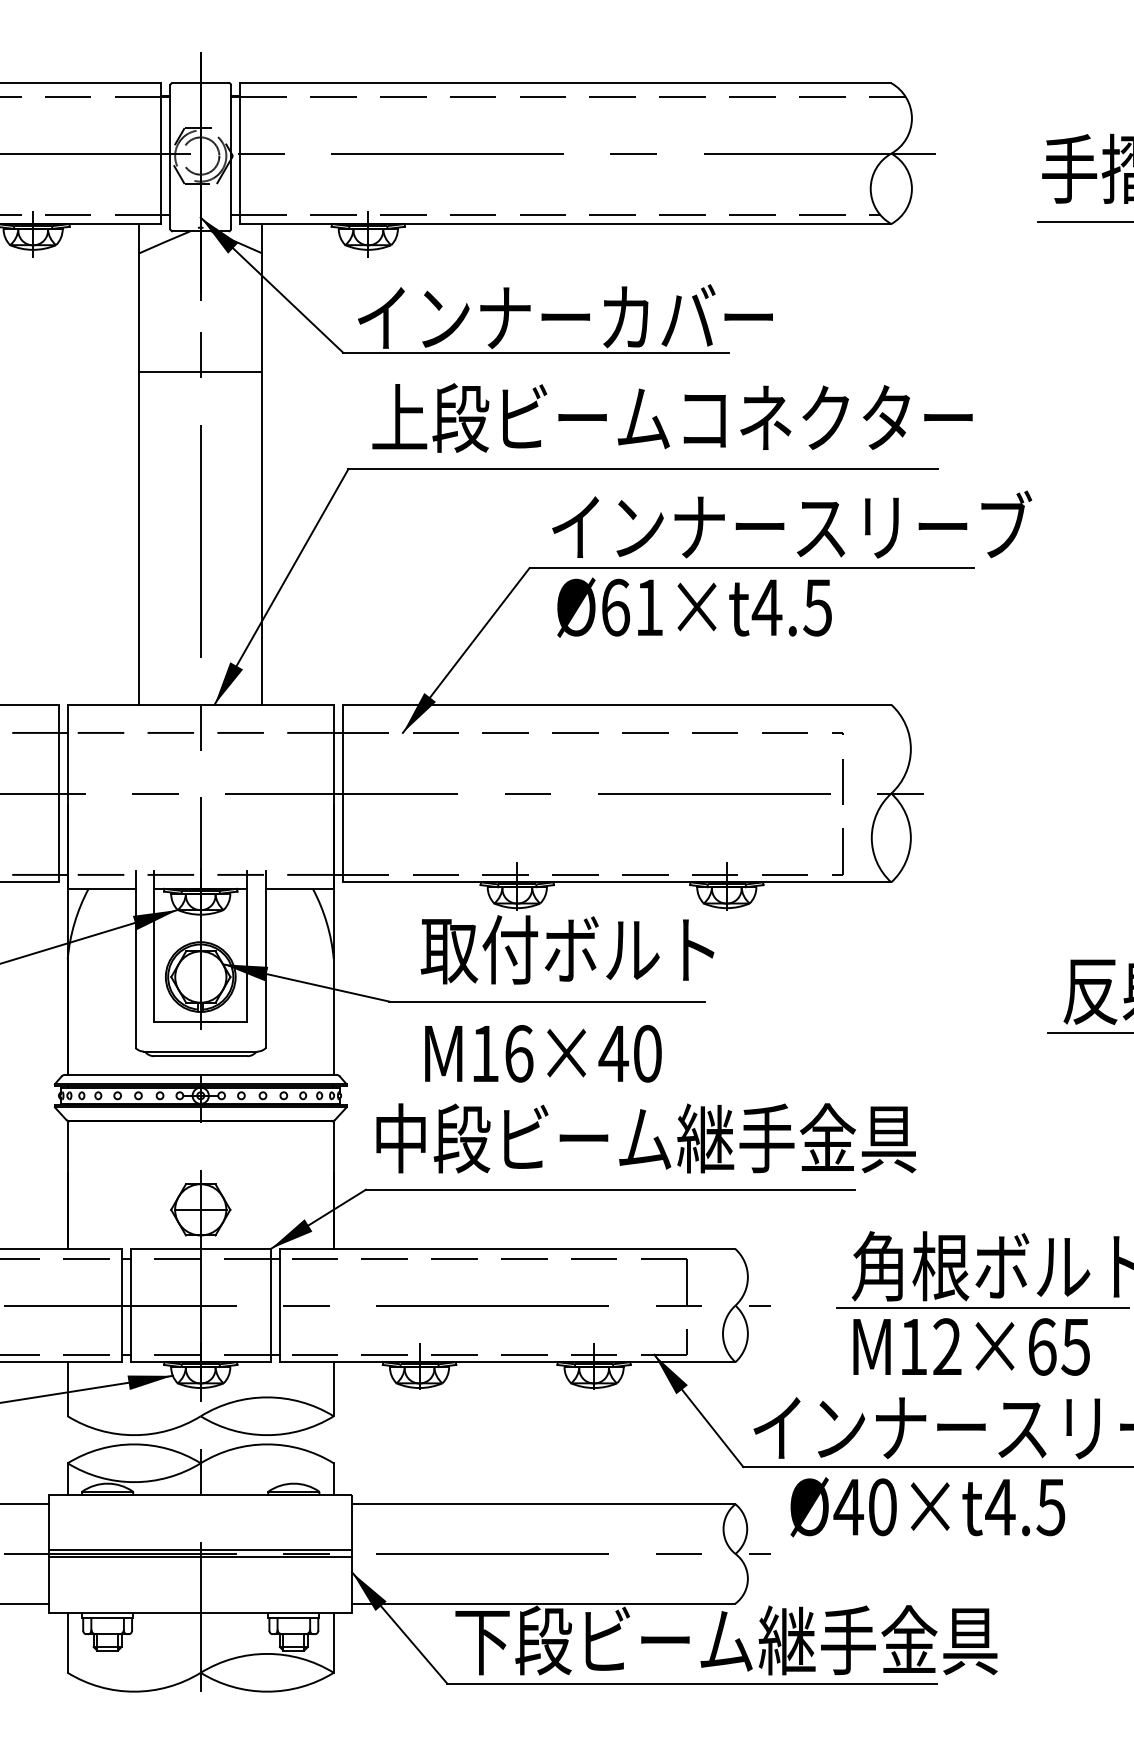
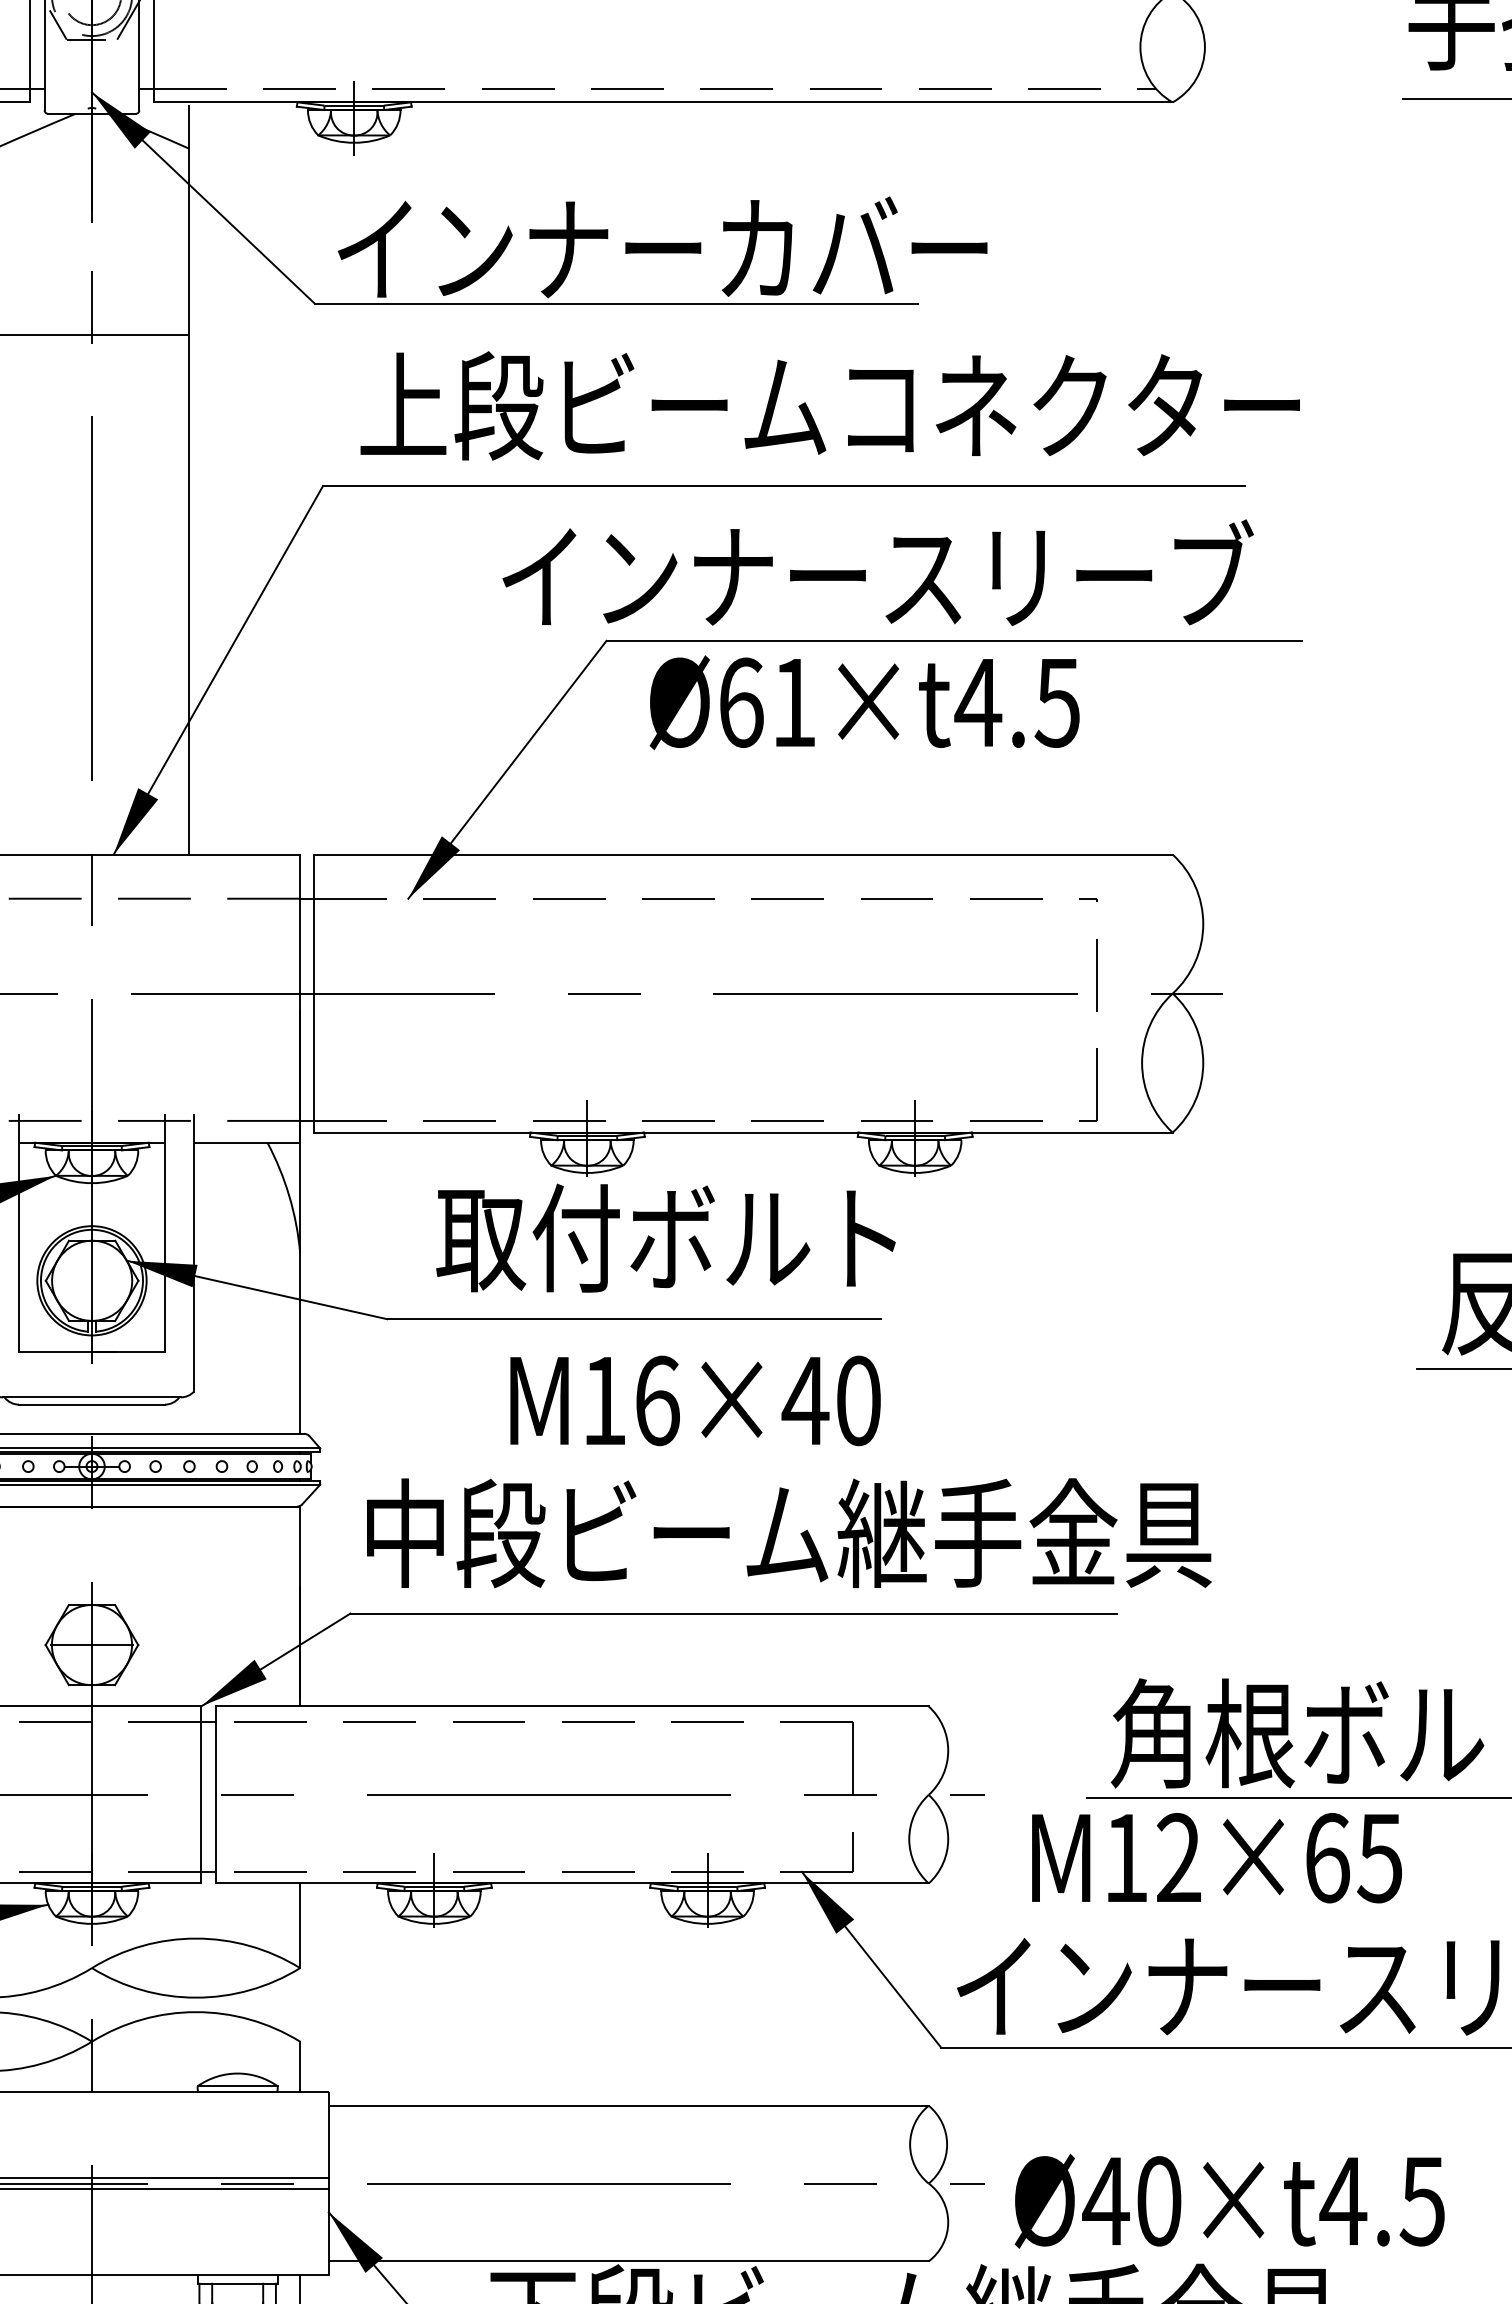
text: (792, 524) -> (878, 572), moved
text: (543, 1053) -> (695, 1400), moved
text: (971, 1346) -> (1216, 1857), moved
text: (927, 1507) -> (1229, 2201), moved

